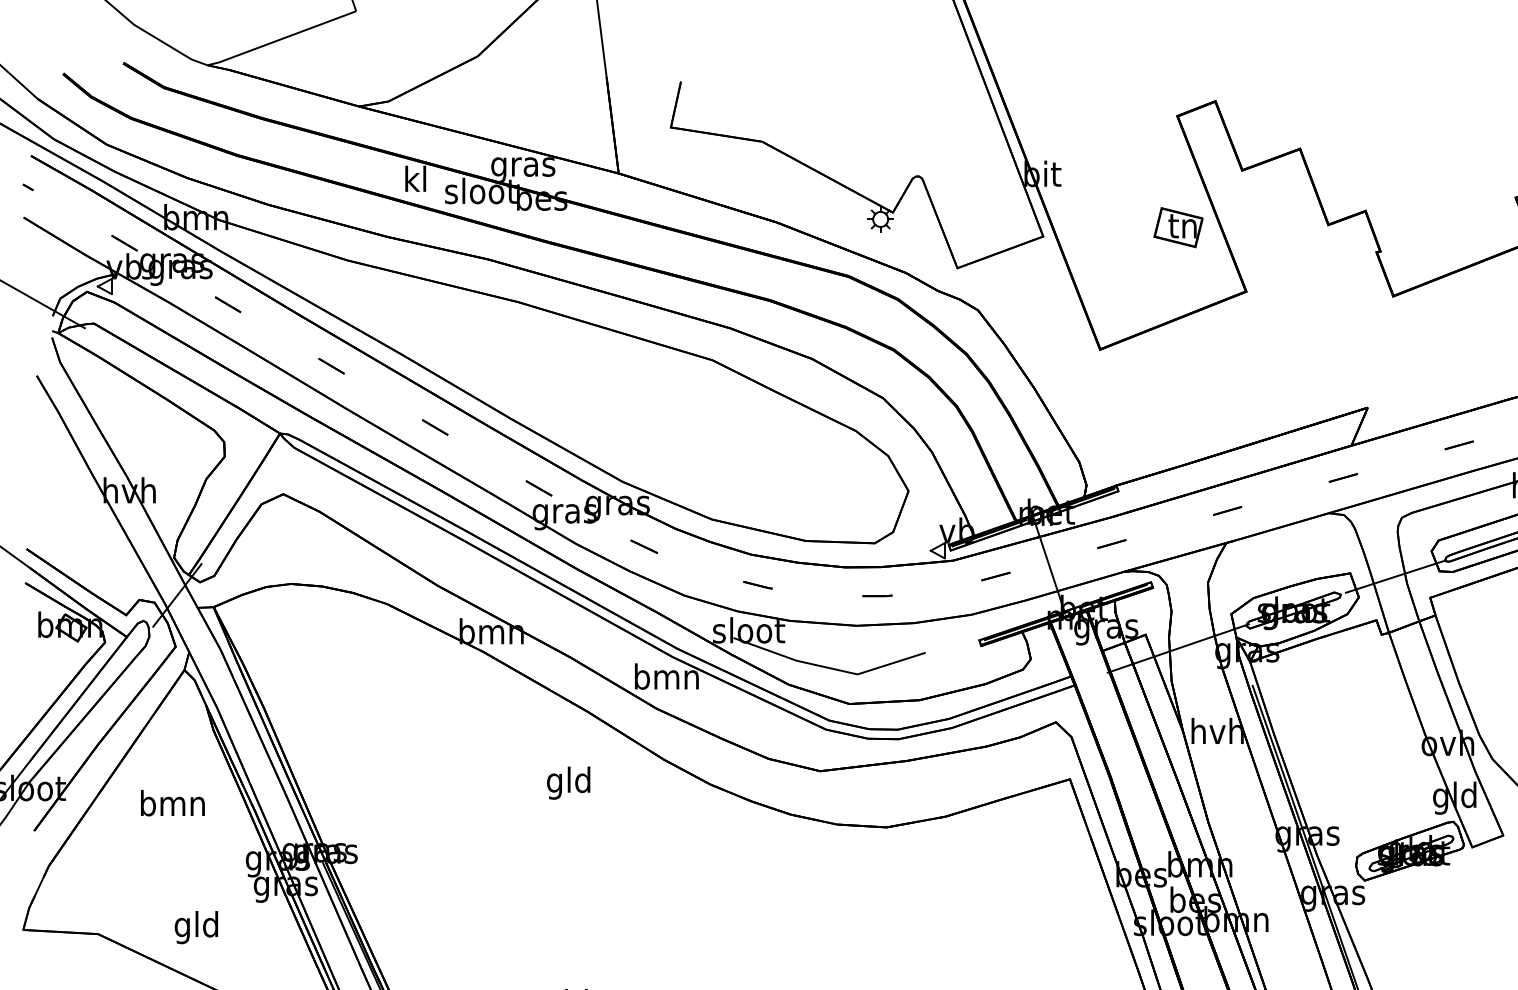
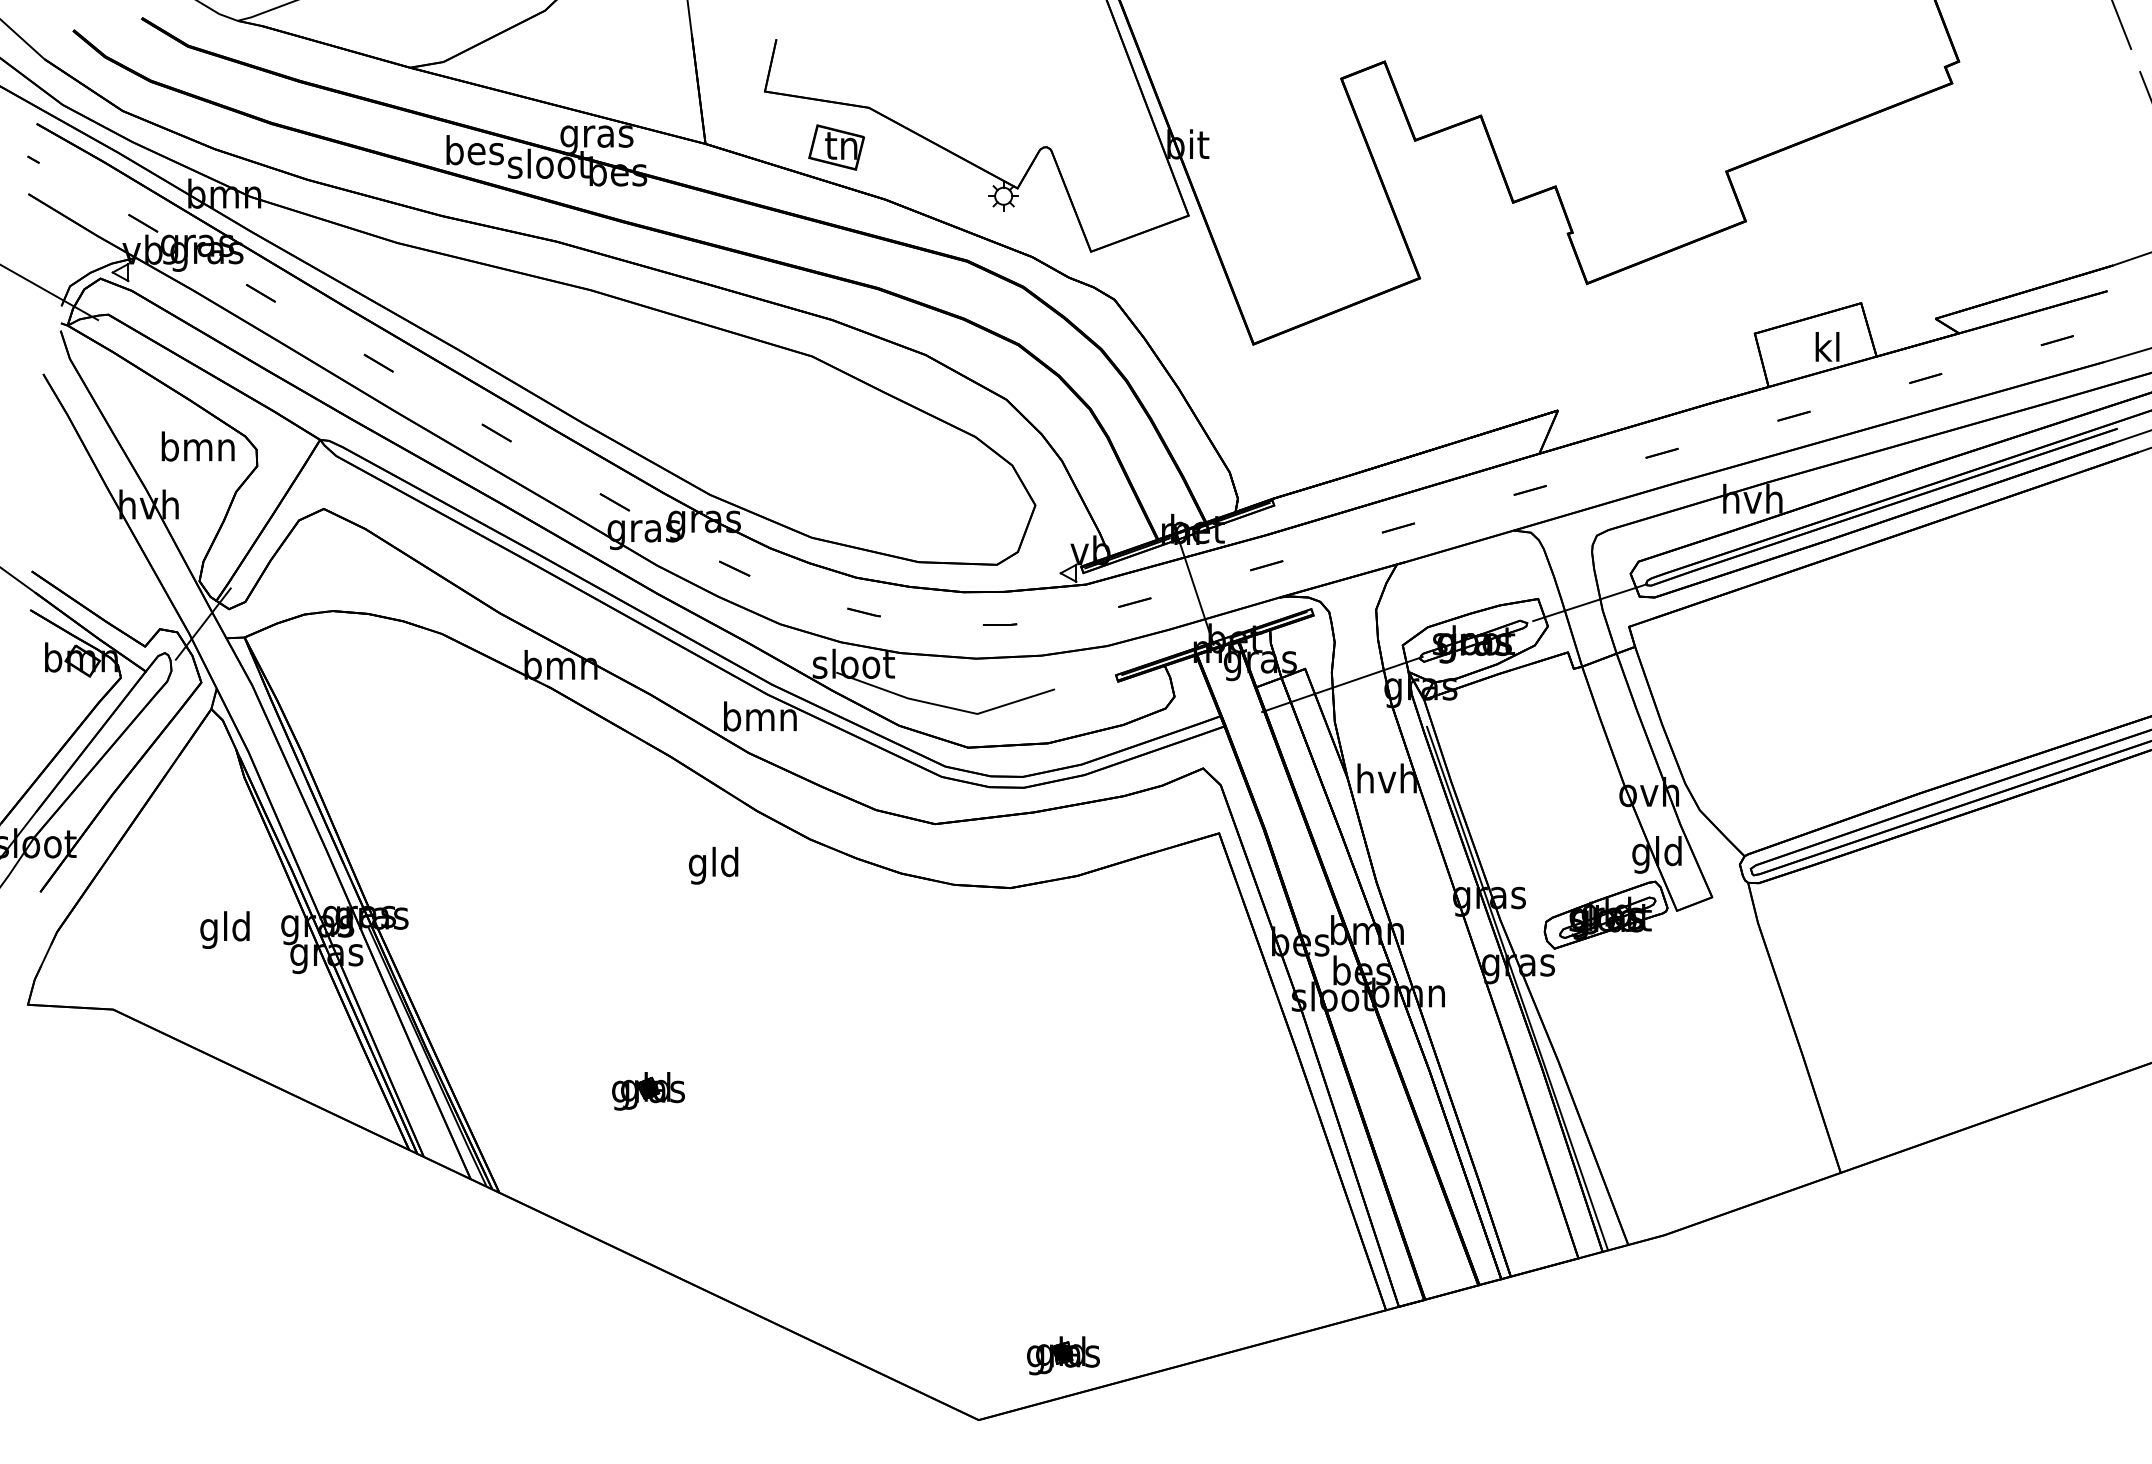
text: (415, 179) -> (474, 150), kl -> bes
part: (1178, 227) -> (836, 147), moved
text: (568, 782) -> (713, 865), moved
text: (172, 803) -> (197, 446), moved
text: (196, 927) -> (224, 929), moved

